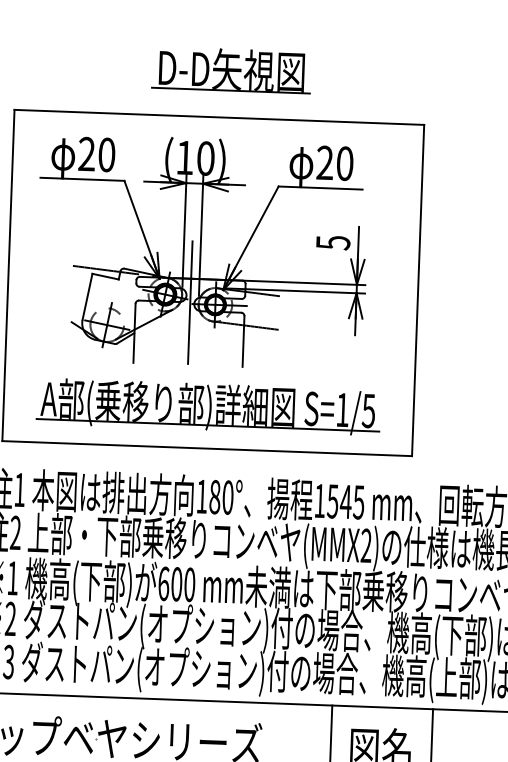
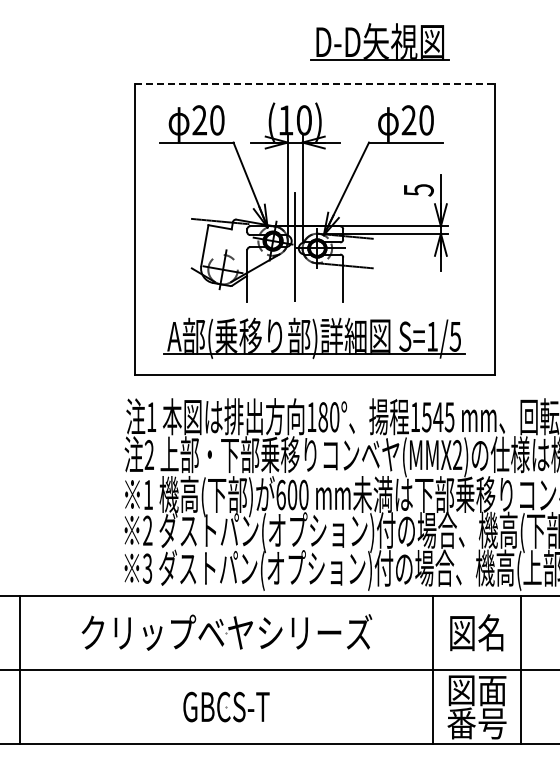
part: (231, 69) -> (379, 41), moved
line: (220, 117) -> (315, 83), solid -> dashed

